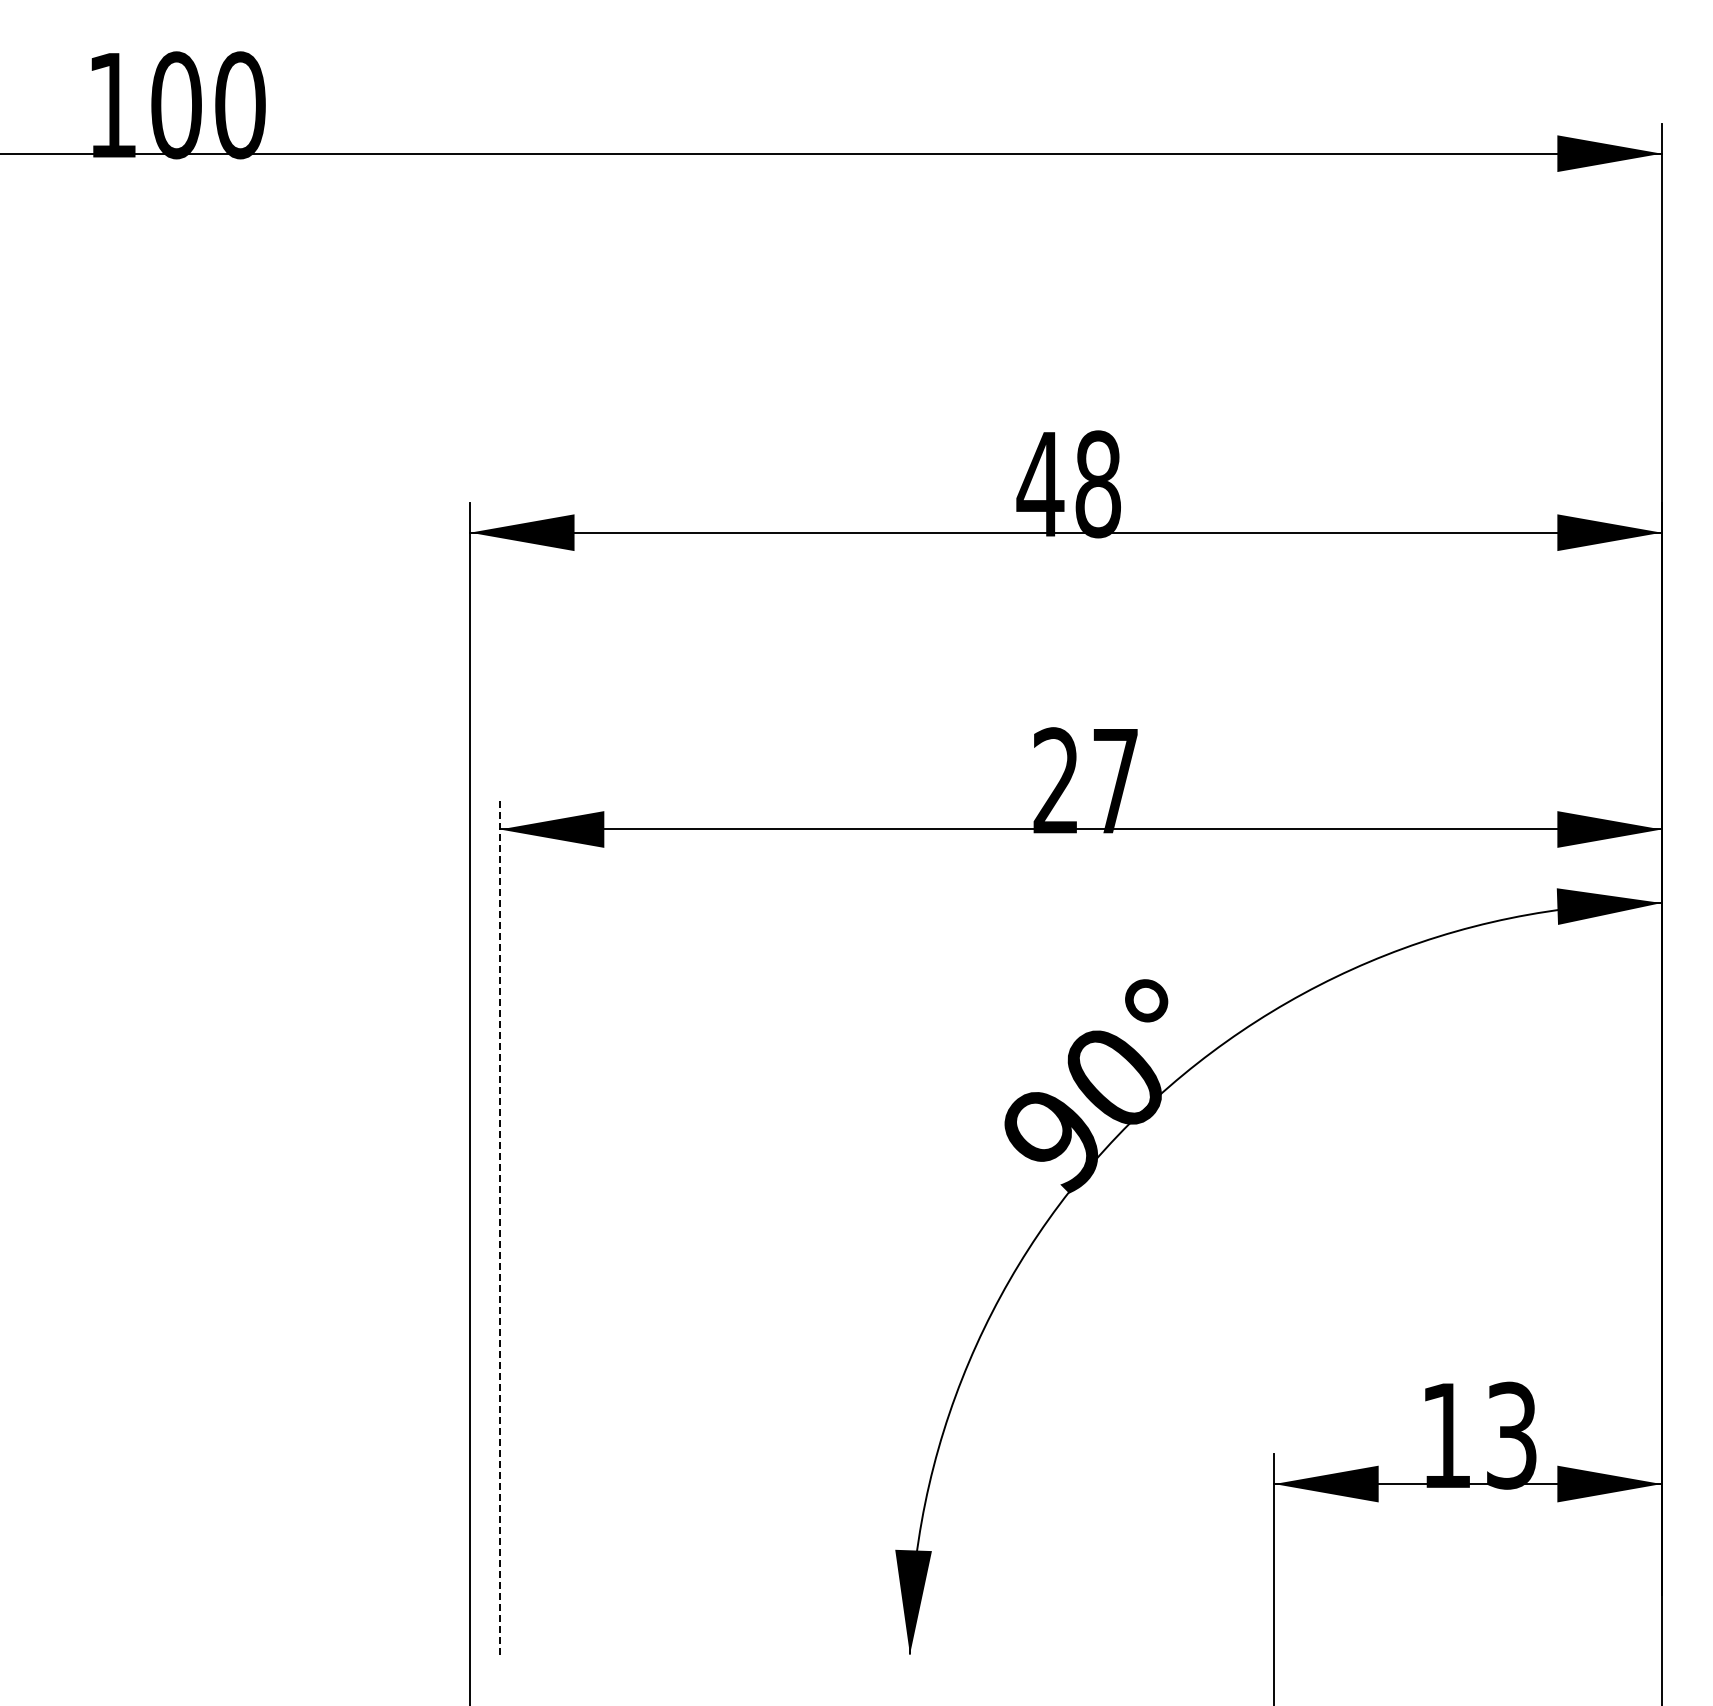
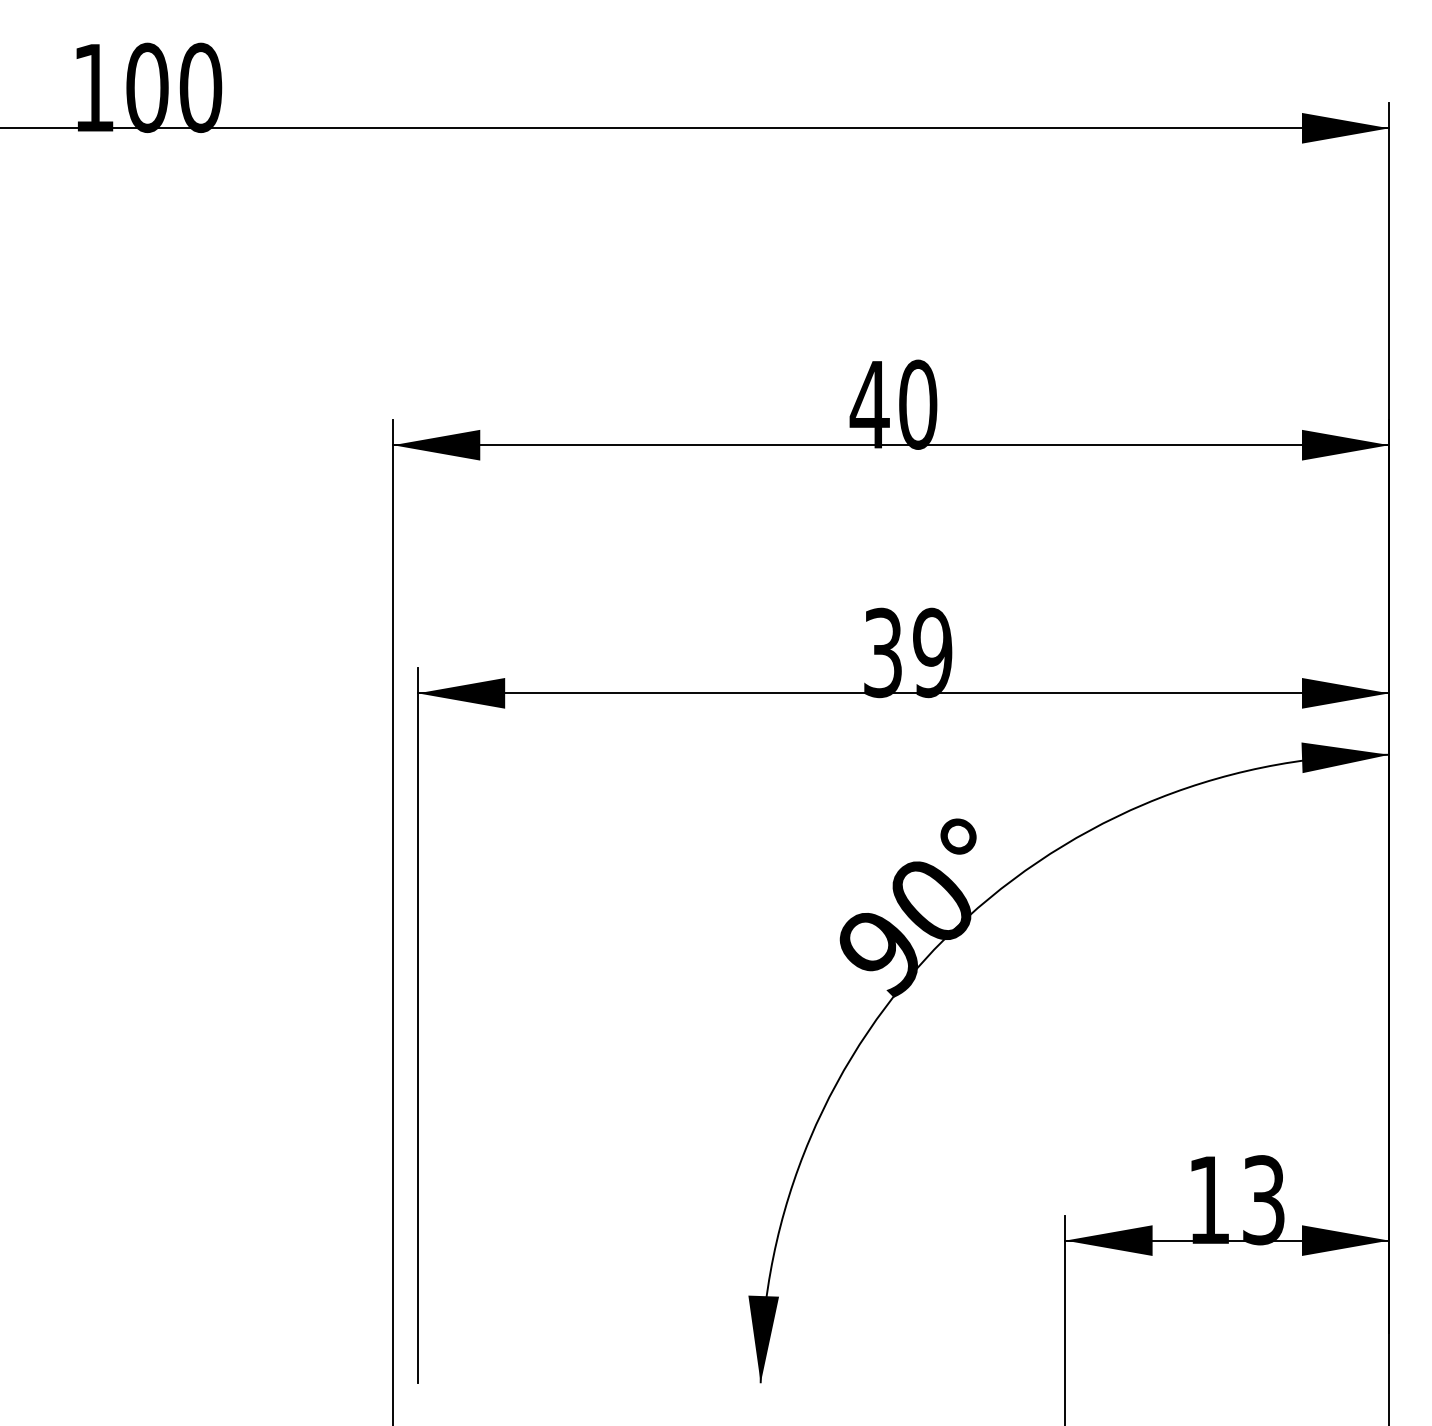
text: (1098, 484) -> (918, 404), 48 -> 40
text: (1085, 781) -> (907, 653), 27 -> 39
line: (500, 1226) -> (418, 1025), dashed -> solid

